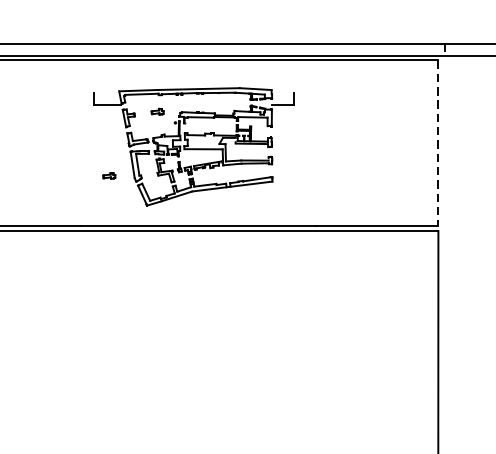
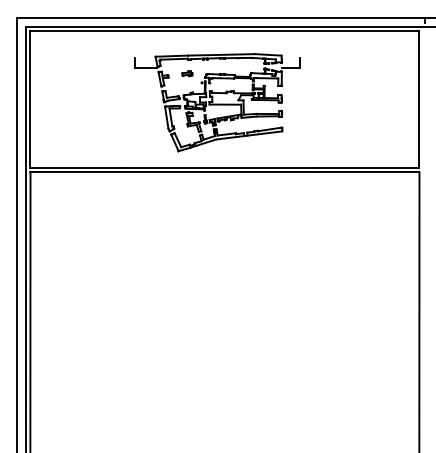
line: (438, 143) -> (419, 99), dashed -> solid
part: (109, 175) -> (147, 126), removed

